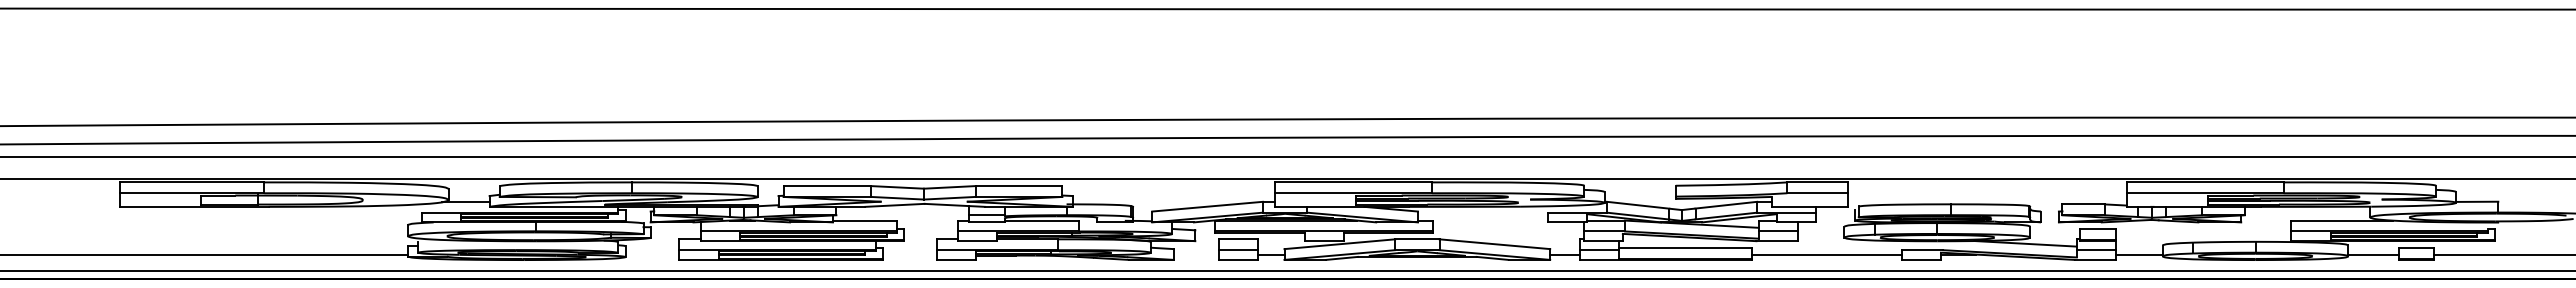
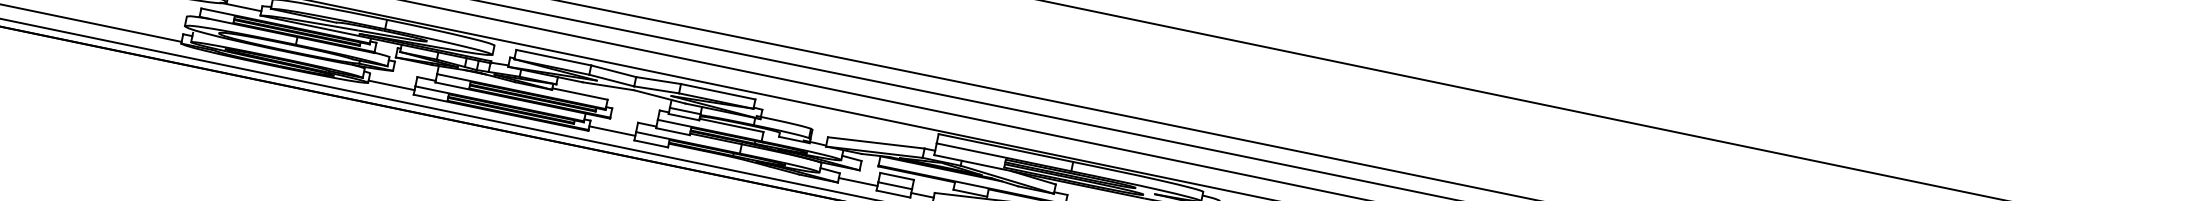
line: (652, 254) -> (391, 85), added
line: (909, 254) -> (612, 130), added
line: (1195, 254) -> (857, 181), added

